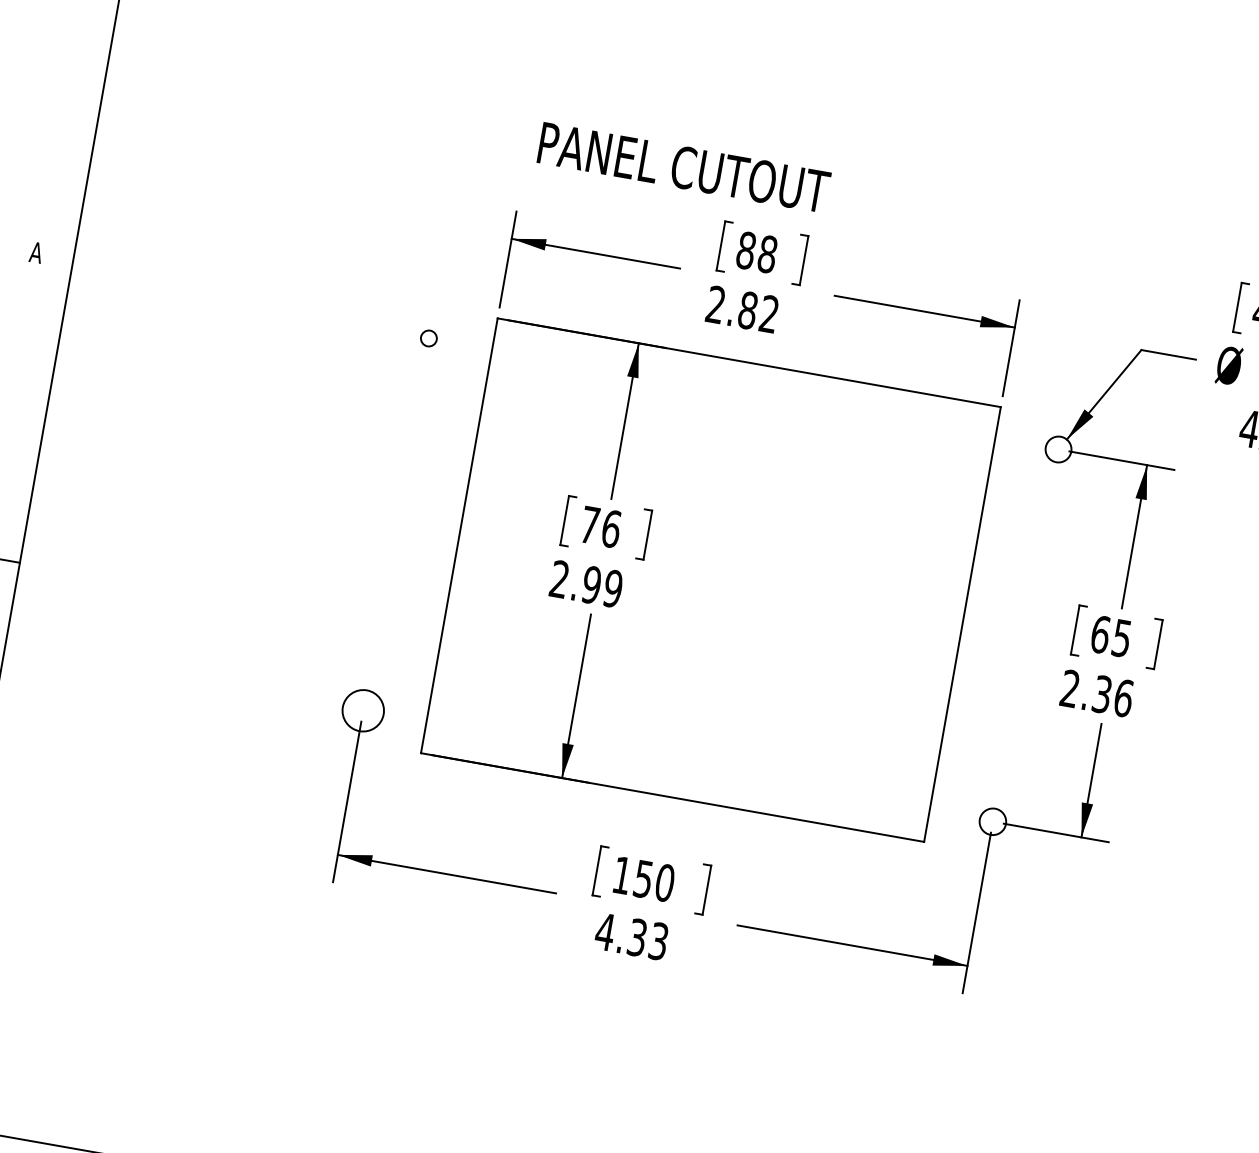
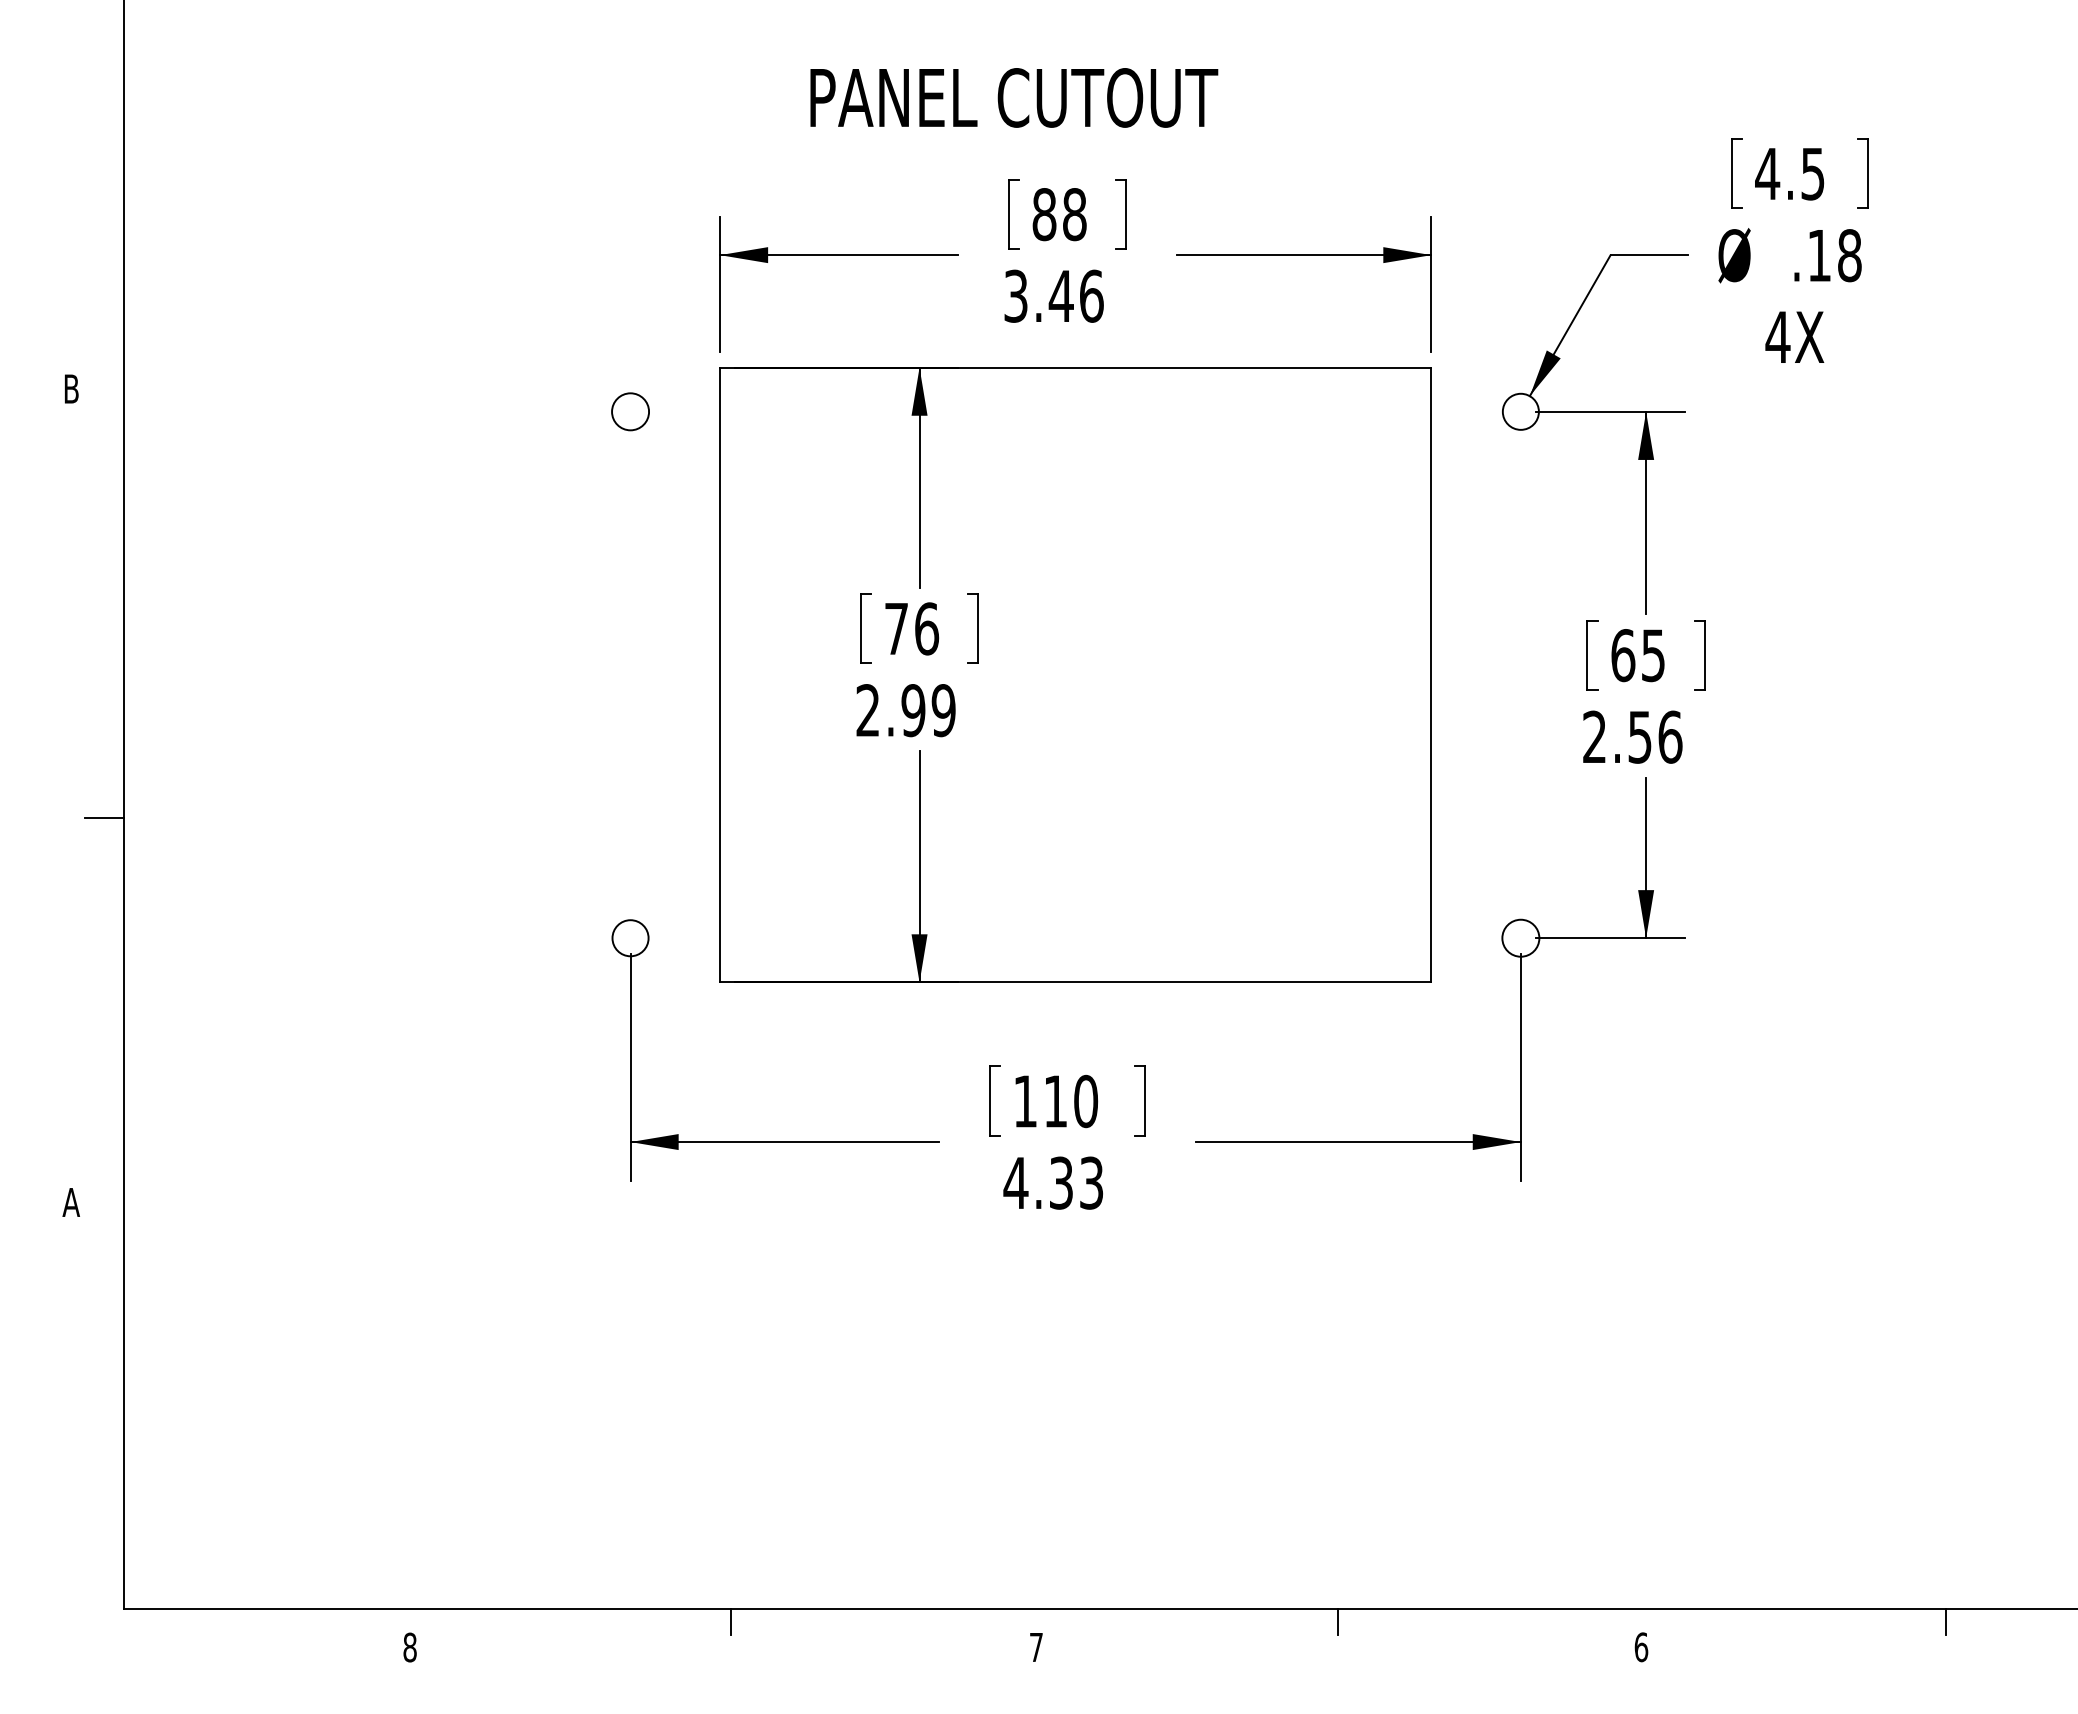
text: (684, 167) -> (1014, 97), moved
text: (36, 252) -> (71, 388), A -> B
text: (742, 308) -> (1053, 295), 2.82 -> 3.46
circle: (428, 338) -> (630, 411), size x1.67
text: (1102, 694) -> (1640, 736), 2.36 -> 2.56
circle: (363, 710) -> (630, 938), size x0.62
text: (643, 879) -> (1055, 1101), 150 -> 110

